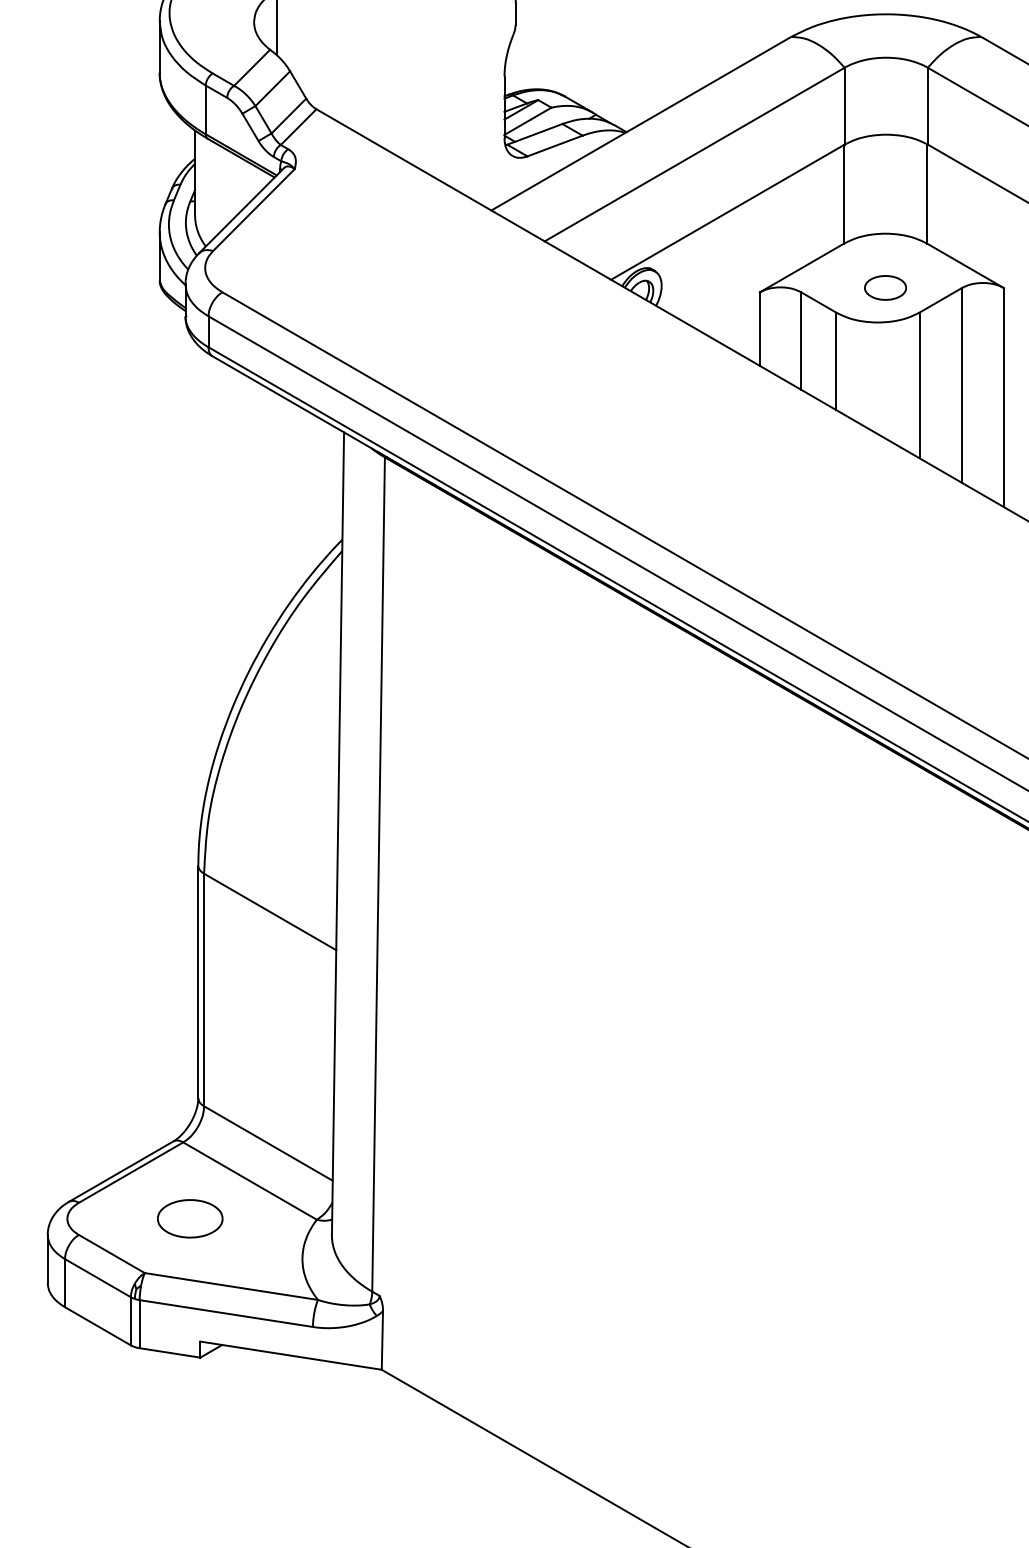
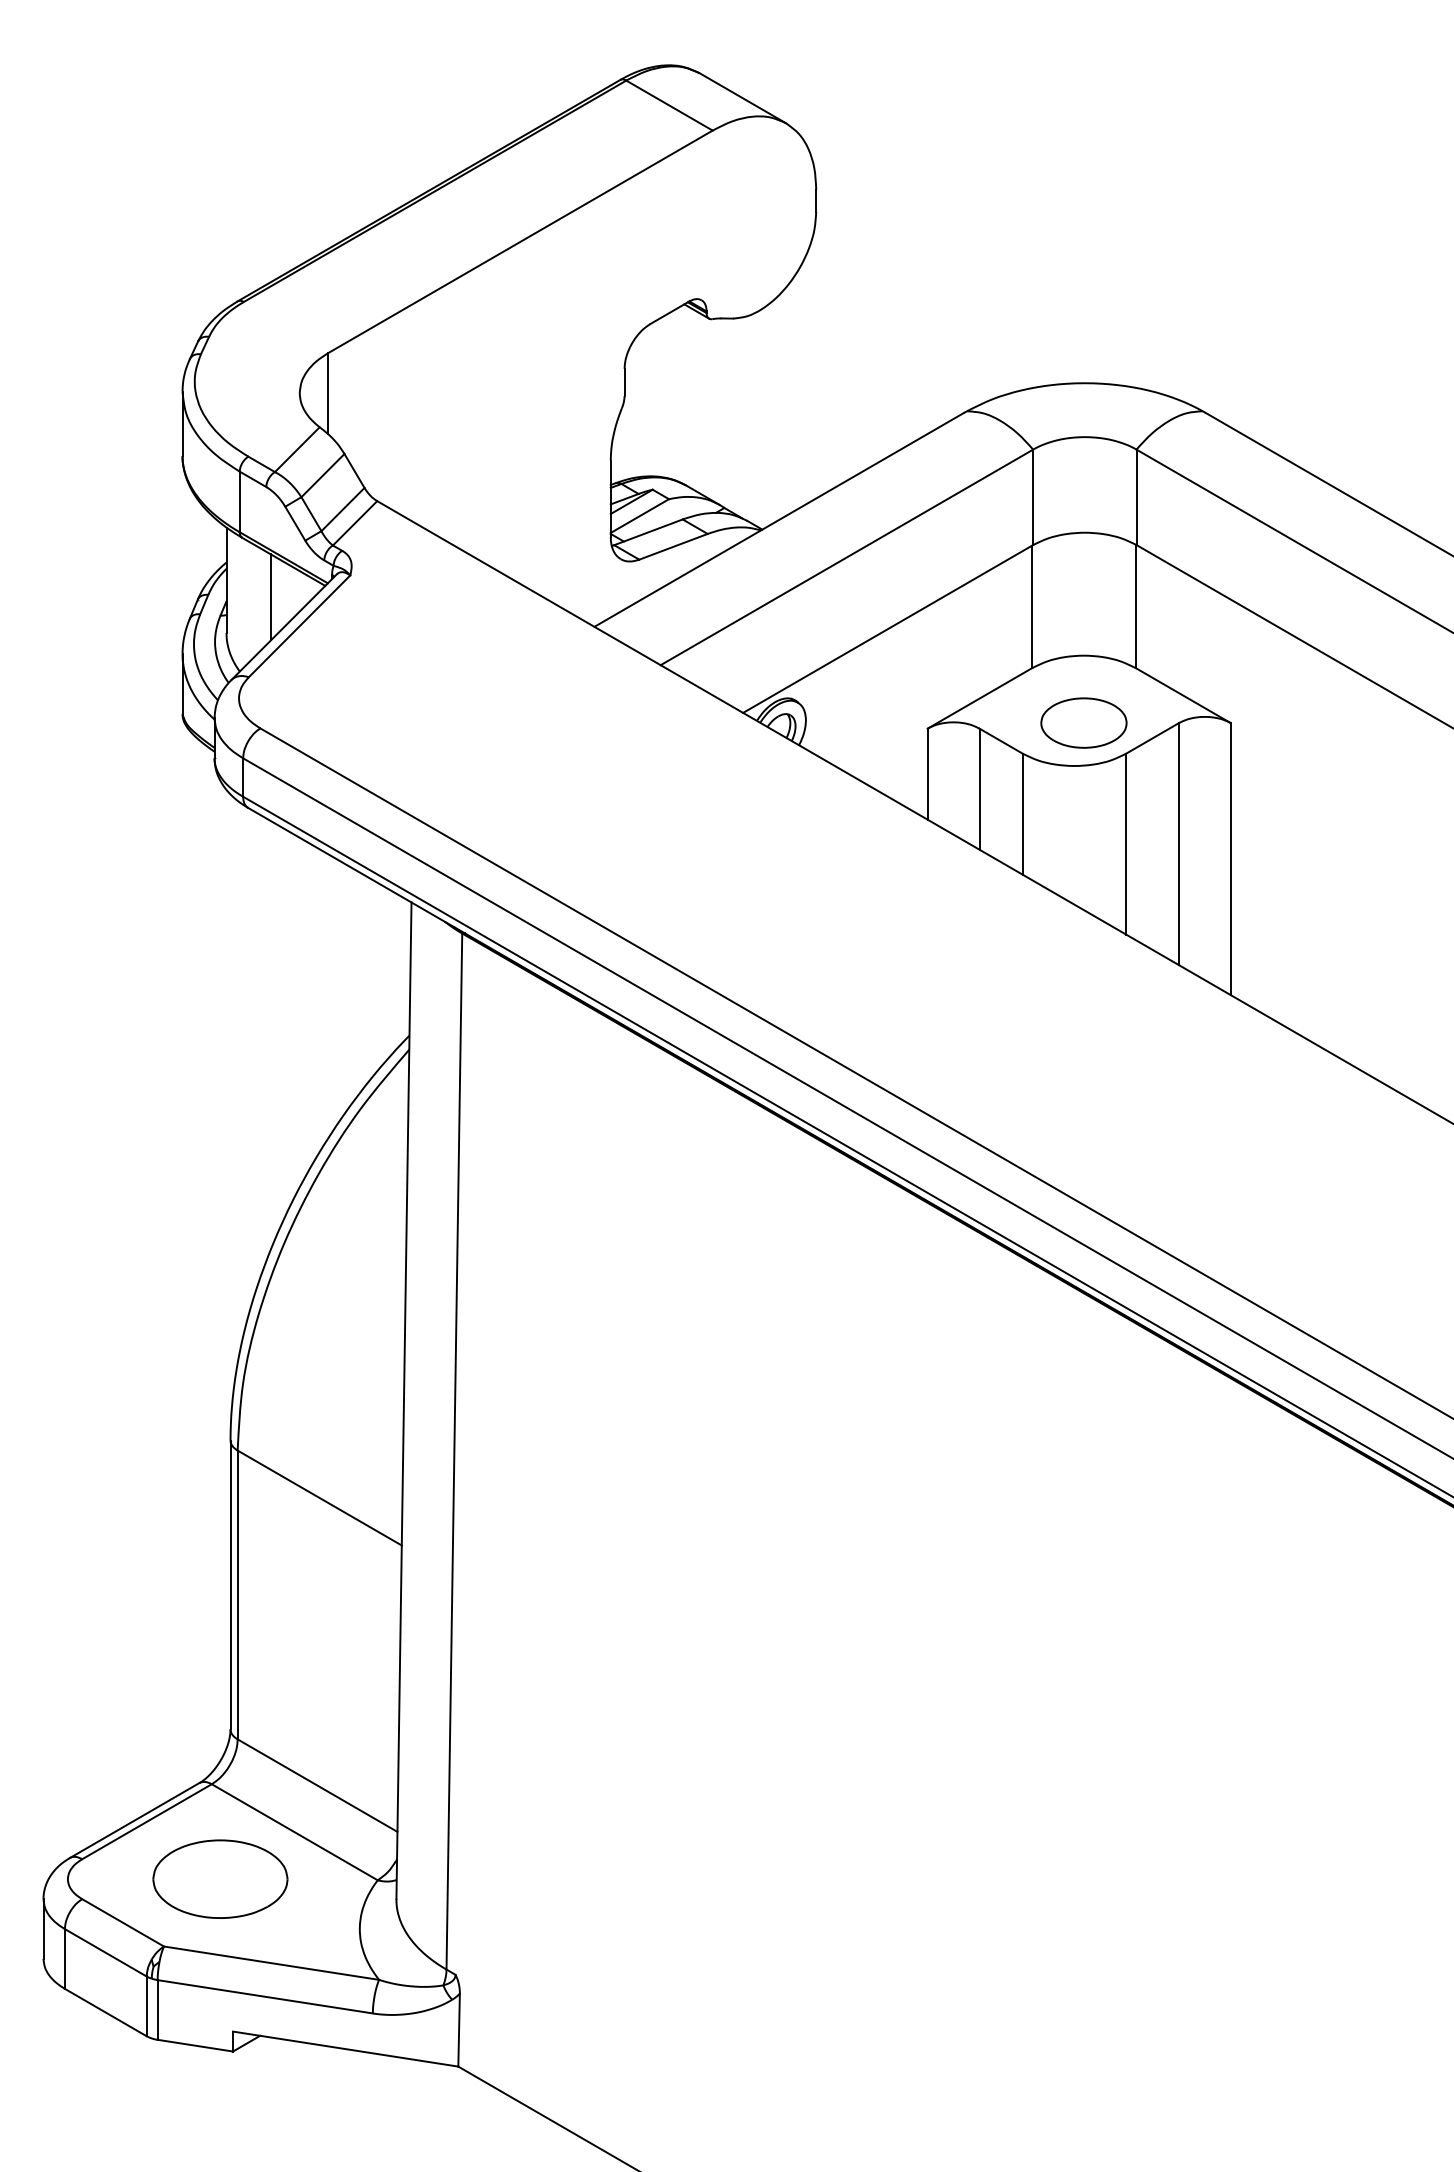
line: (230, 186) -> (270, 597), added
part: (885, 287) -> (1083, 722), size x1.67
part: (190, 1218) -> (220, 1878), size x1.67

